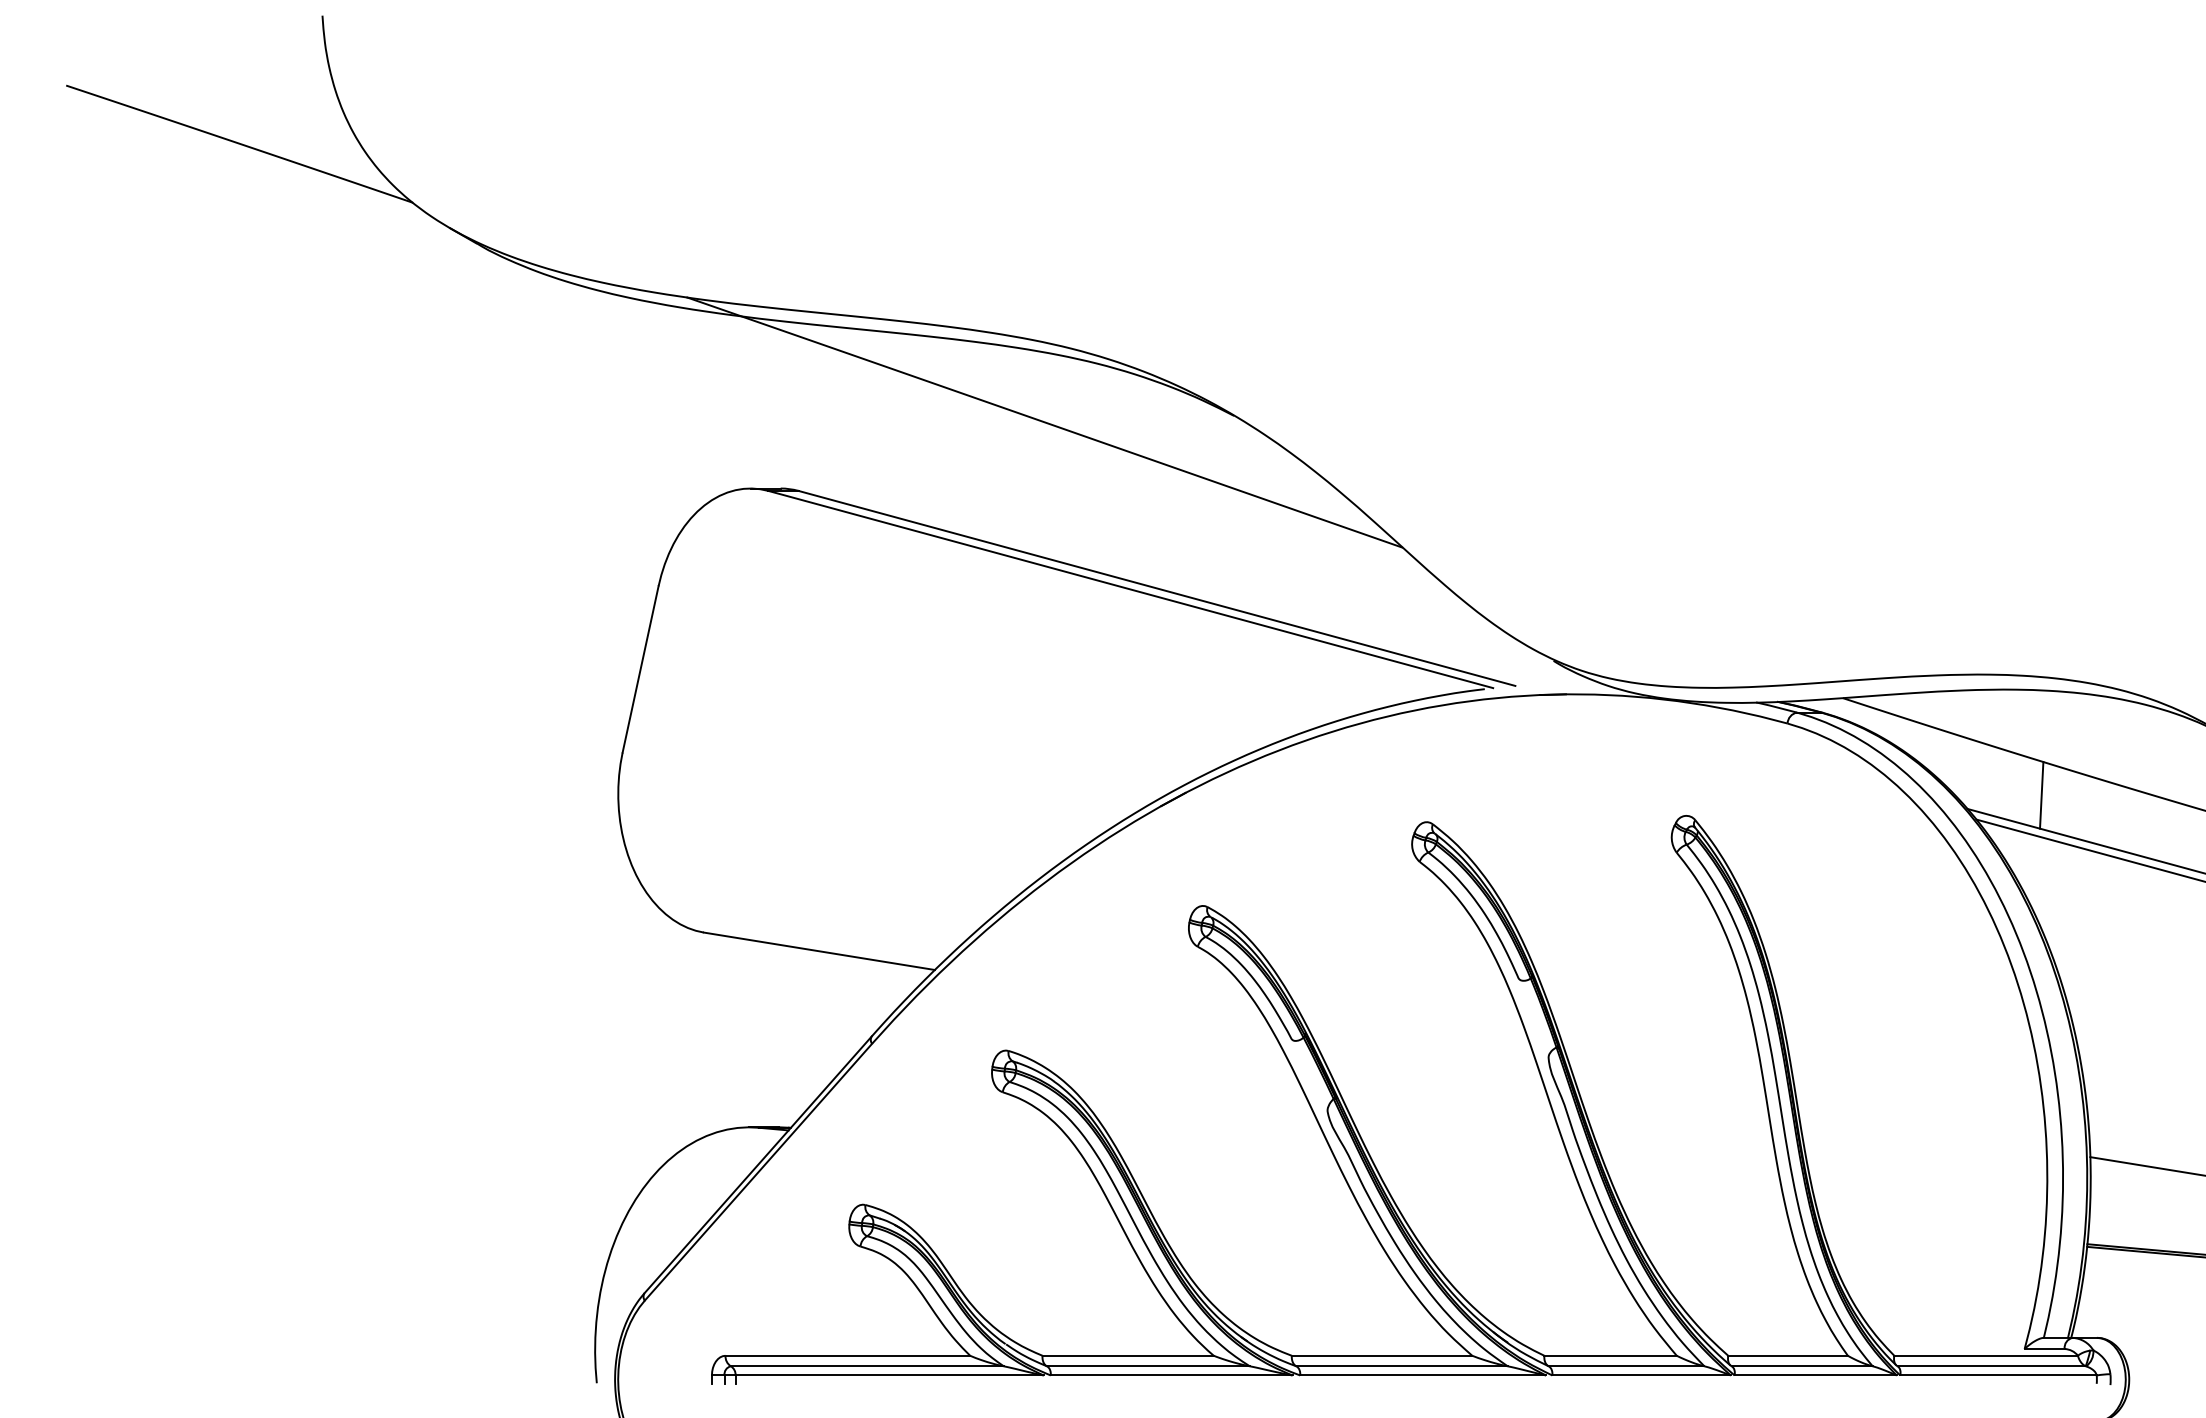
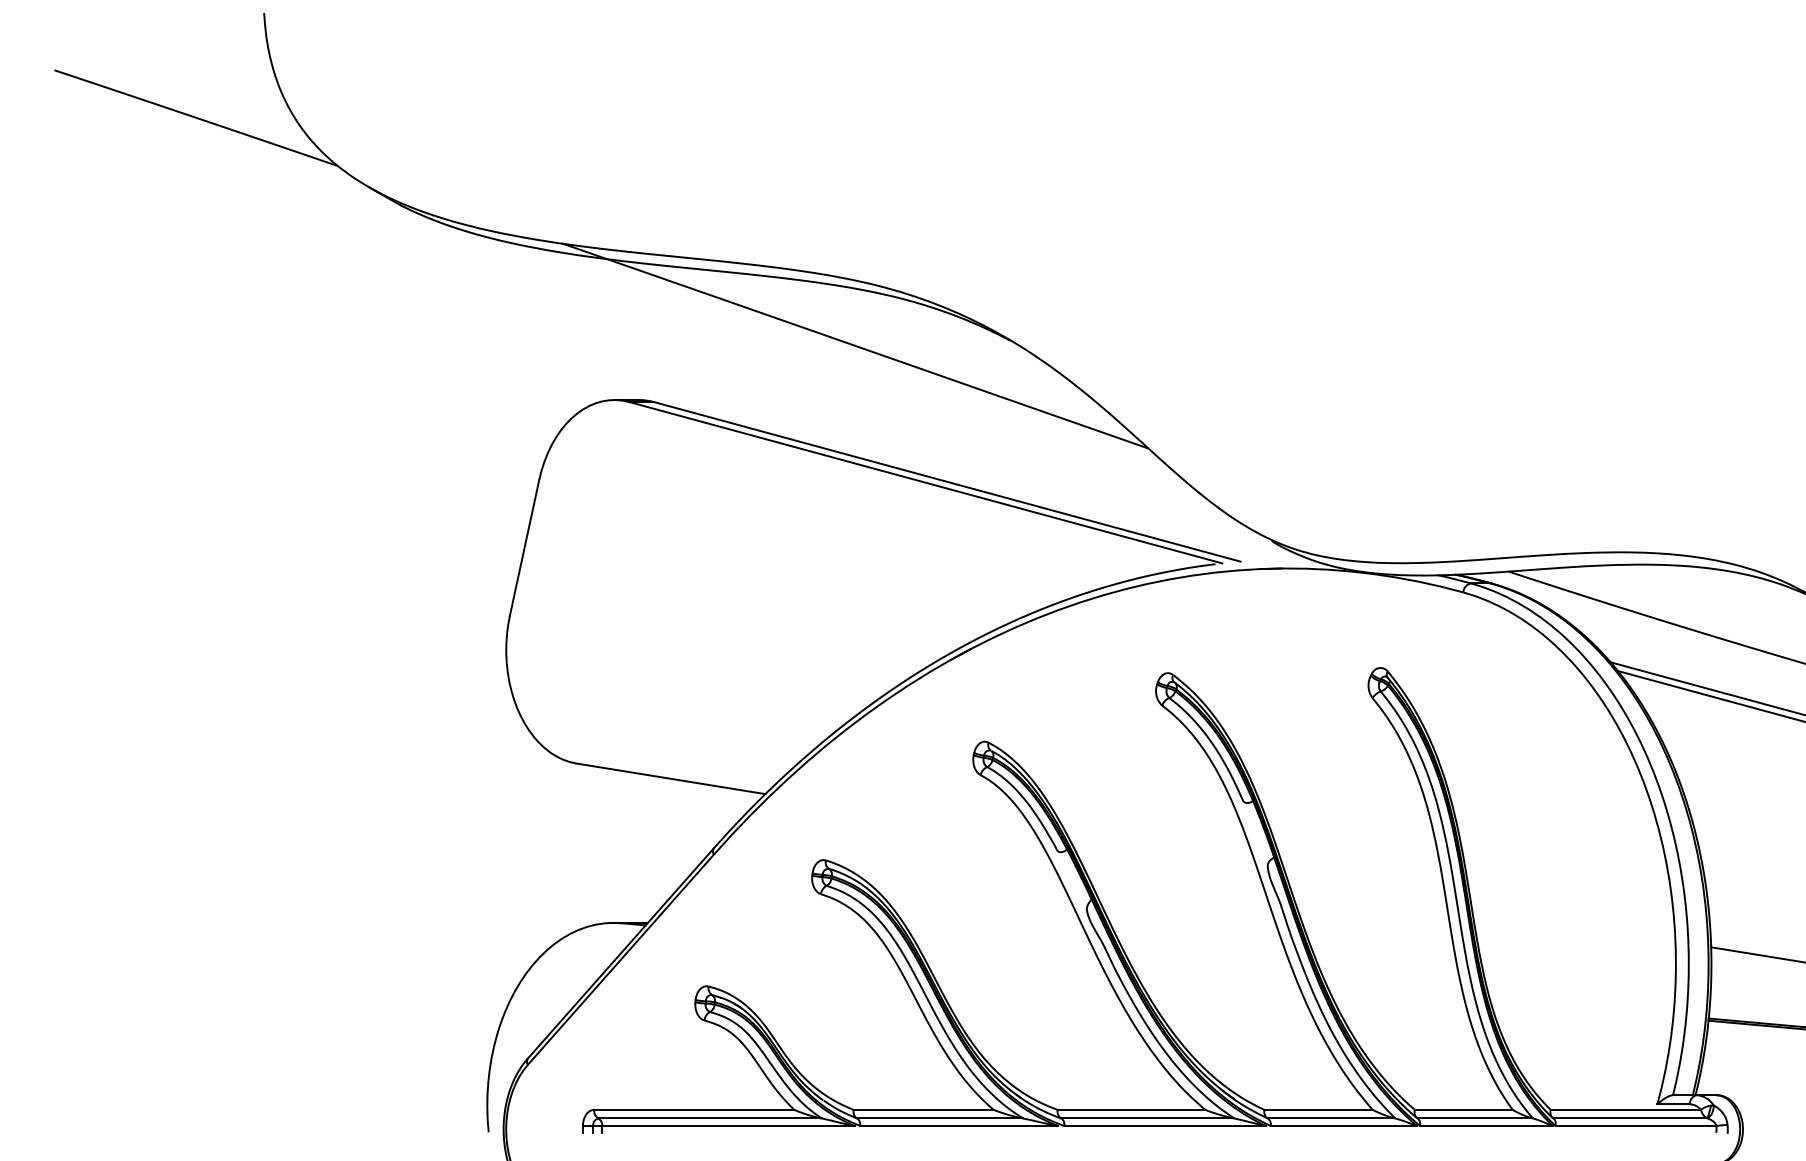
line: (2041, 795) -> (1671, 651), removed

